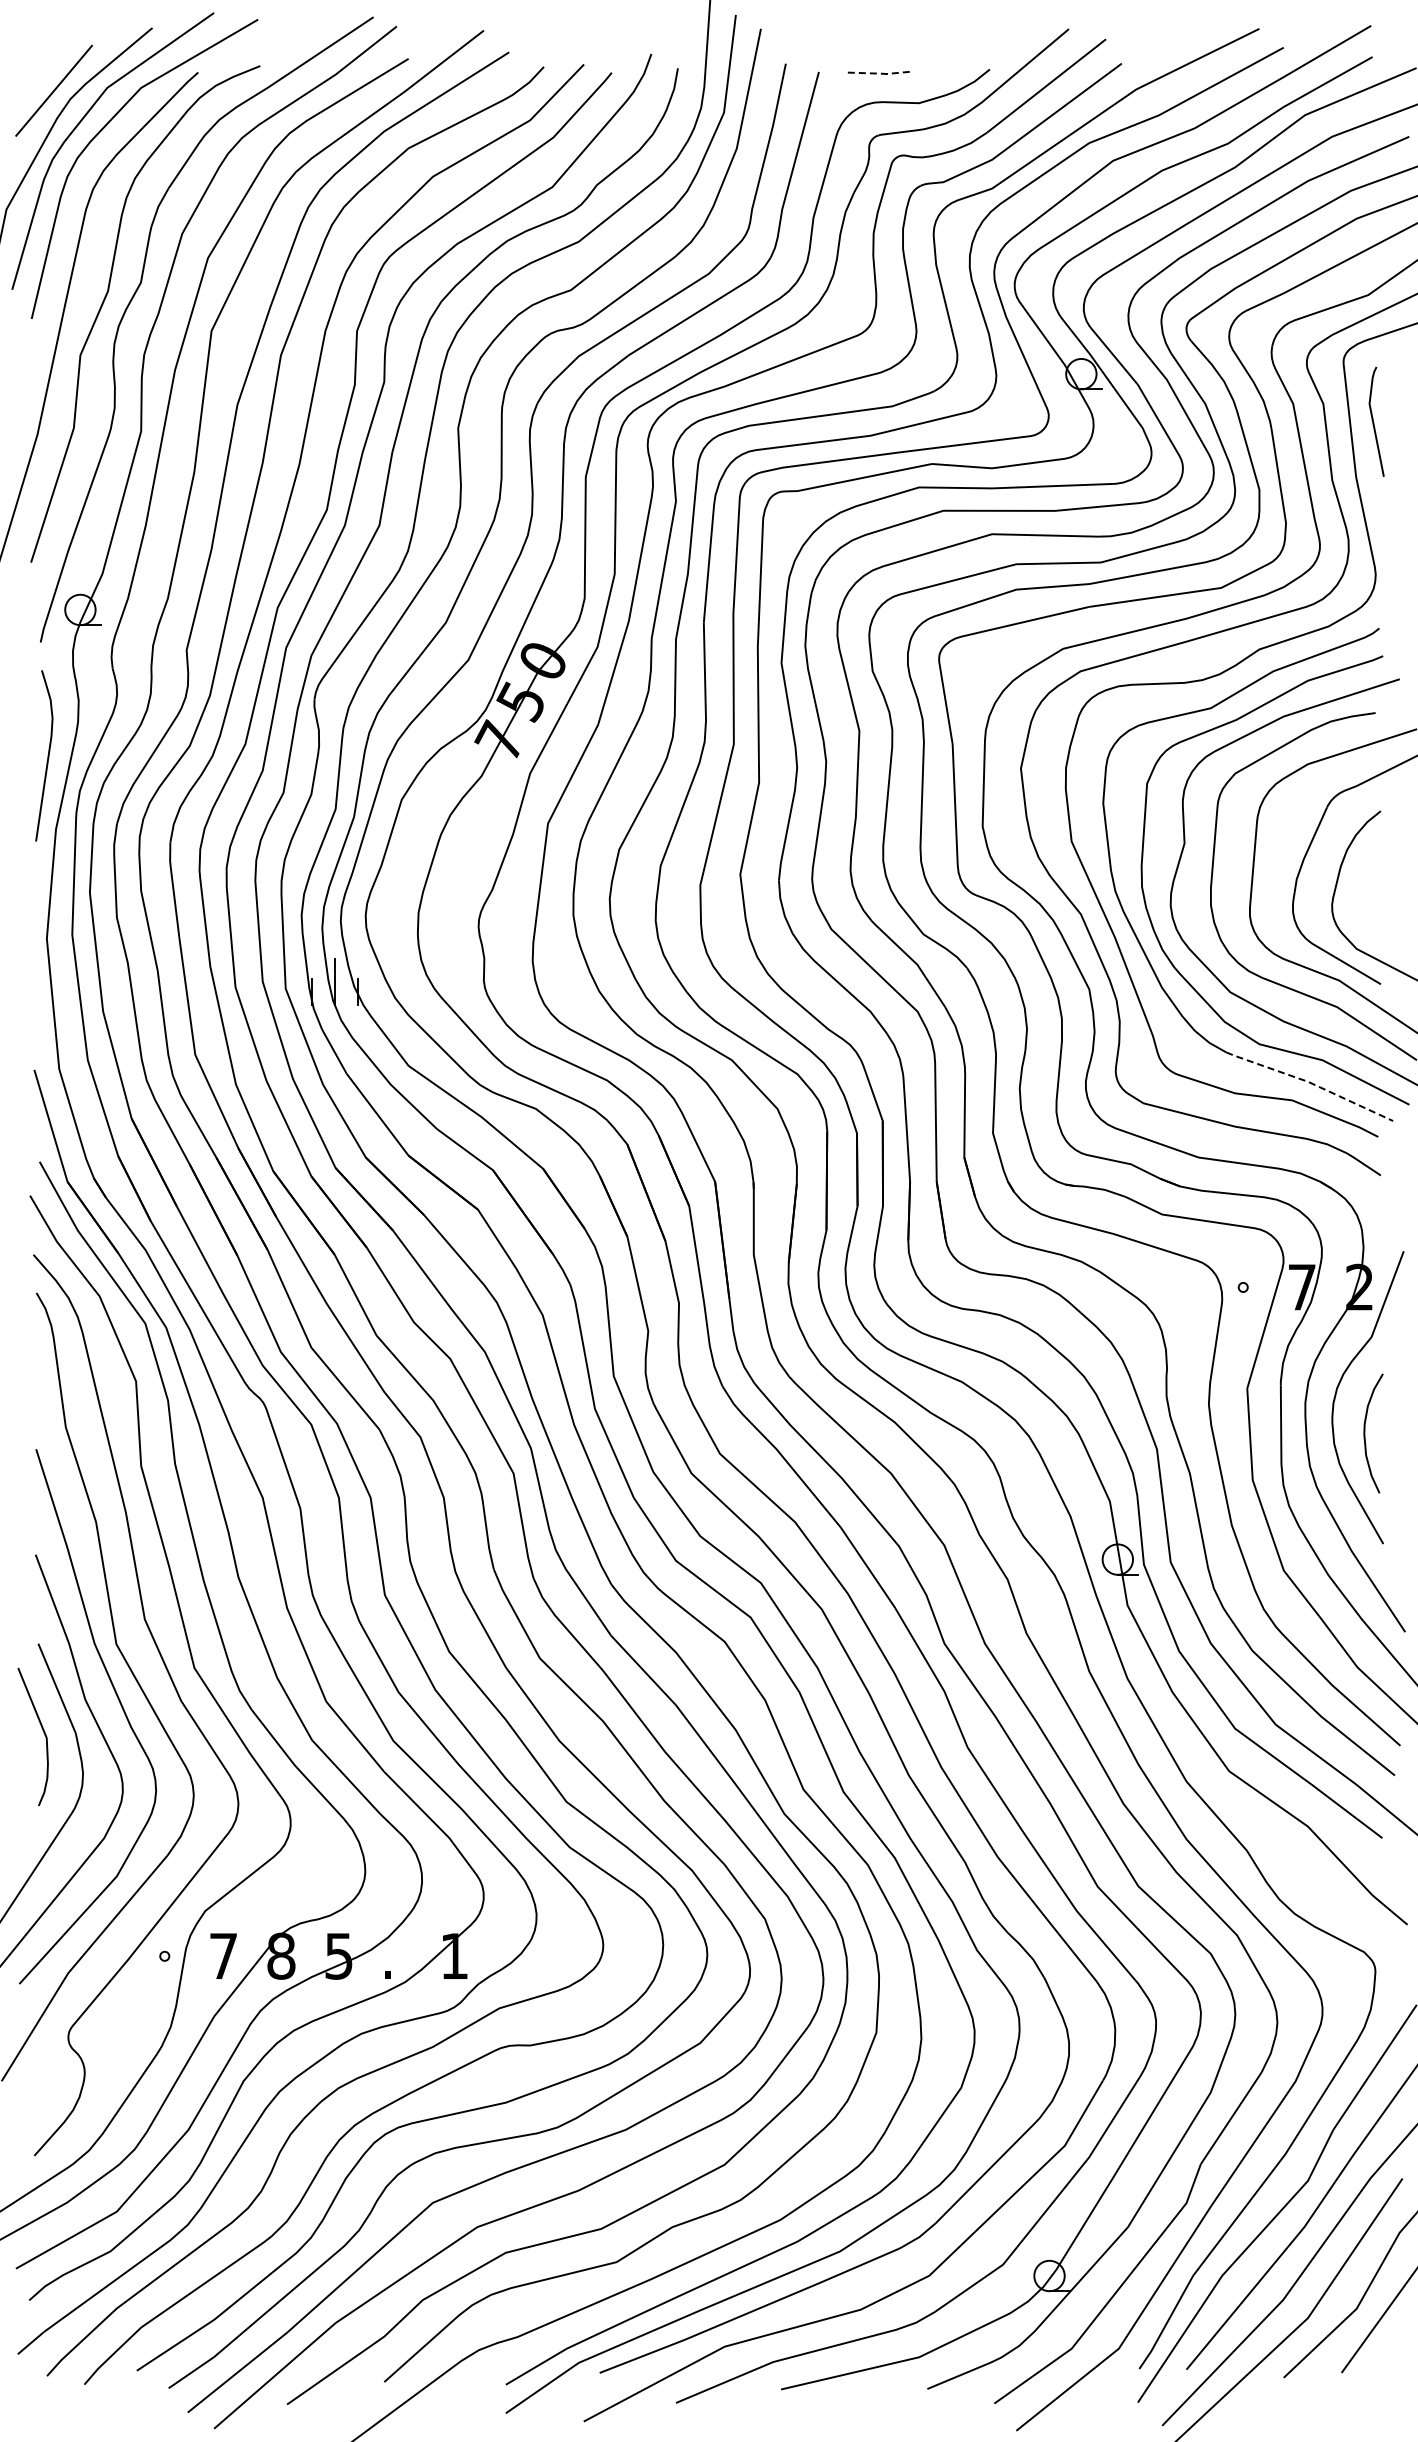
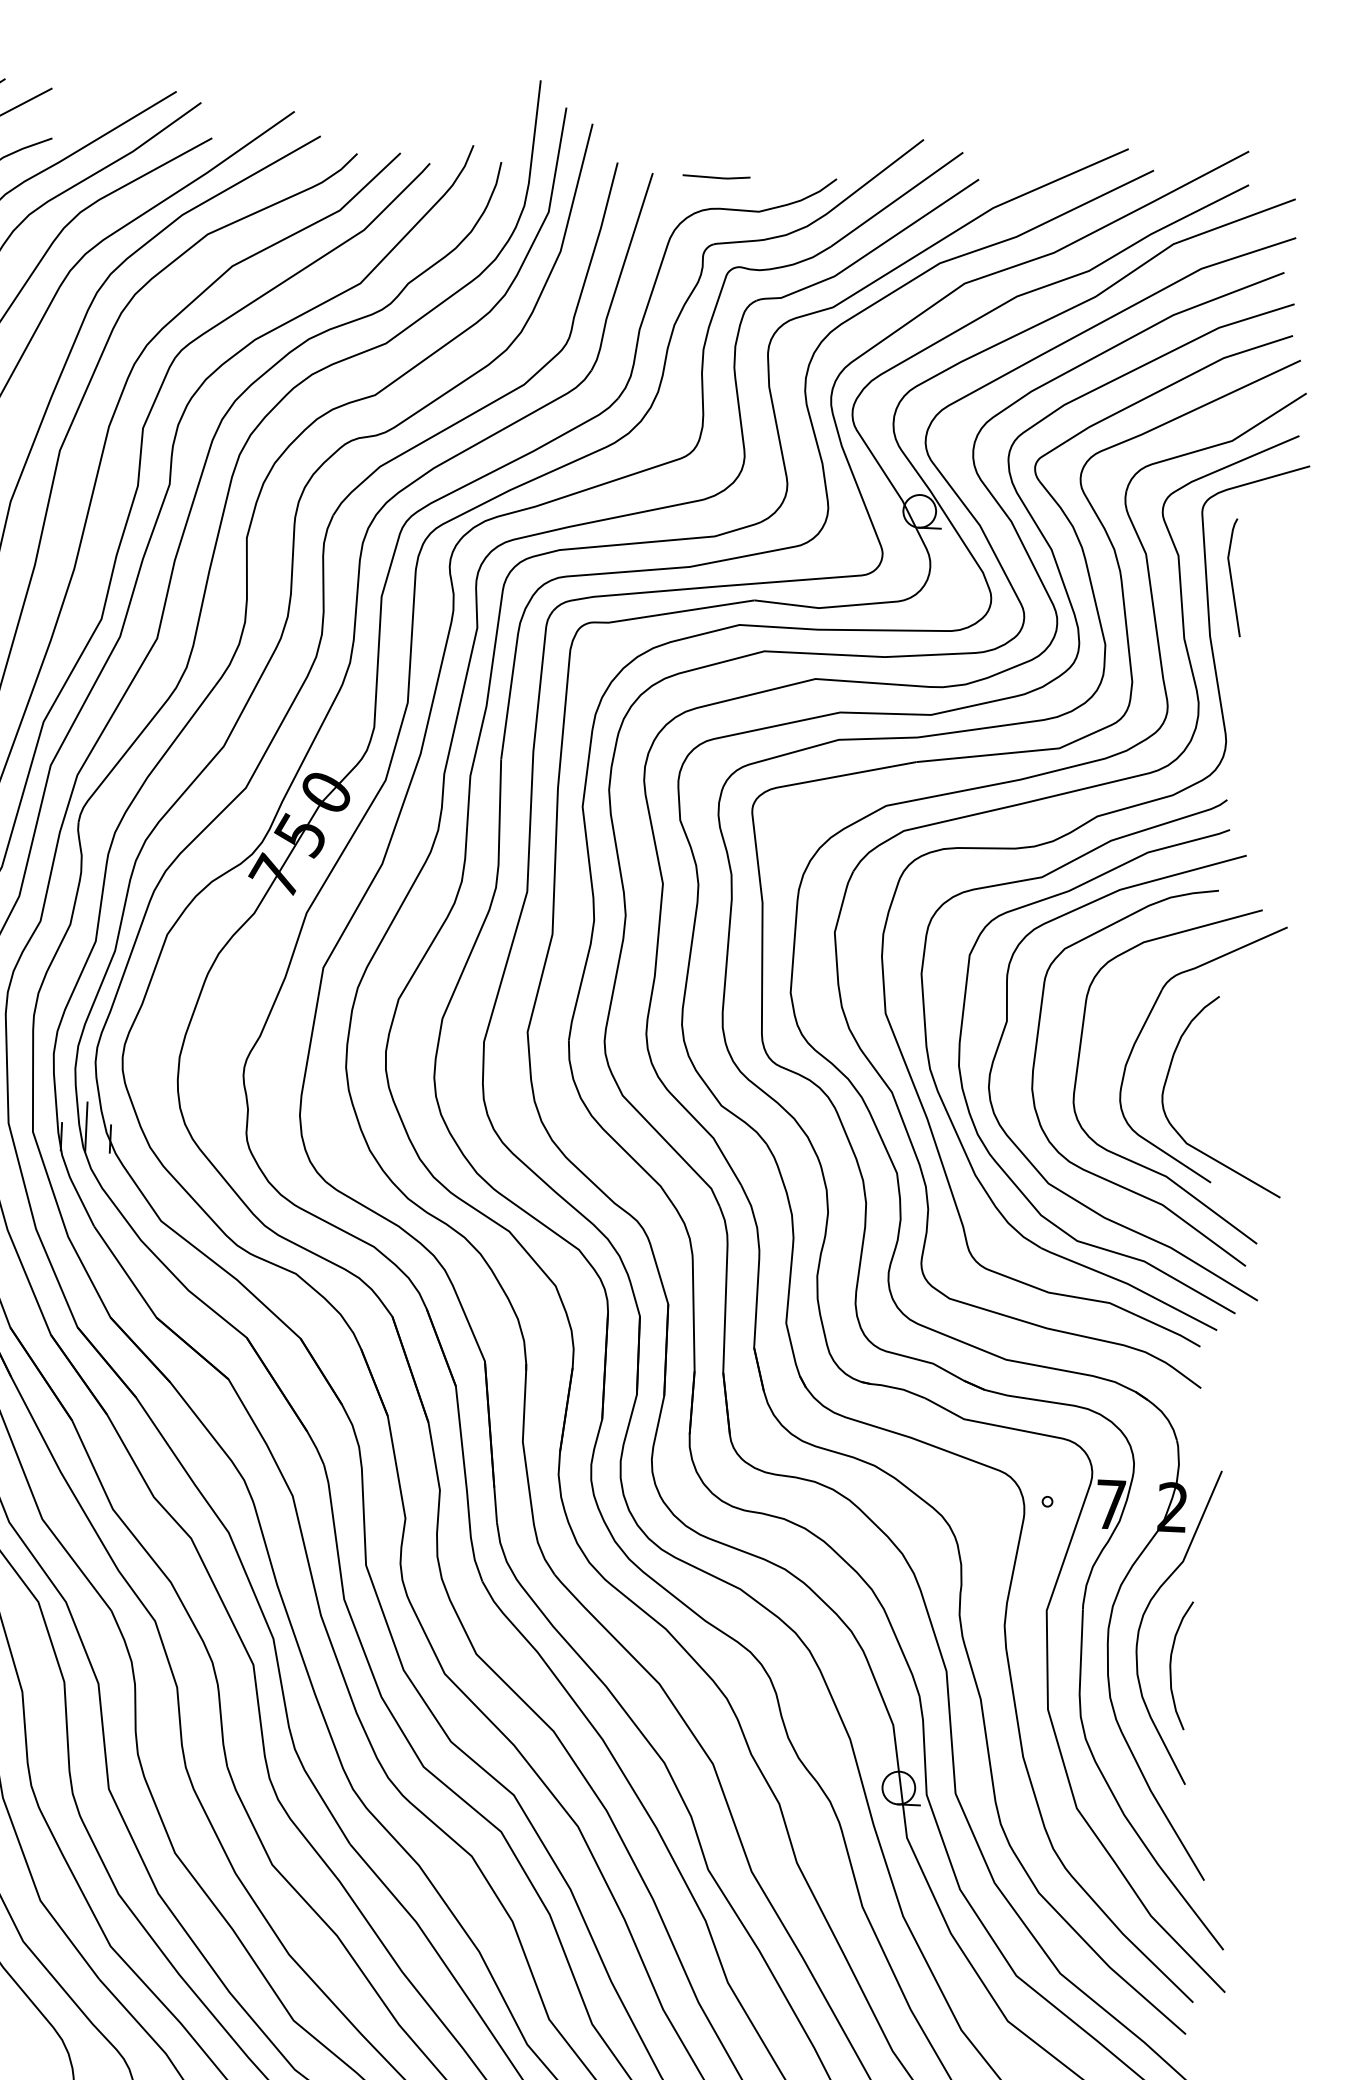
line: (879, 73) -> (717, 177), dashed -> solid
line: (1309, 1082) -> (1129, 1284), dashed -> solid

